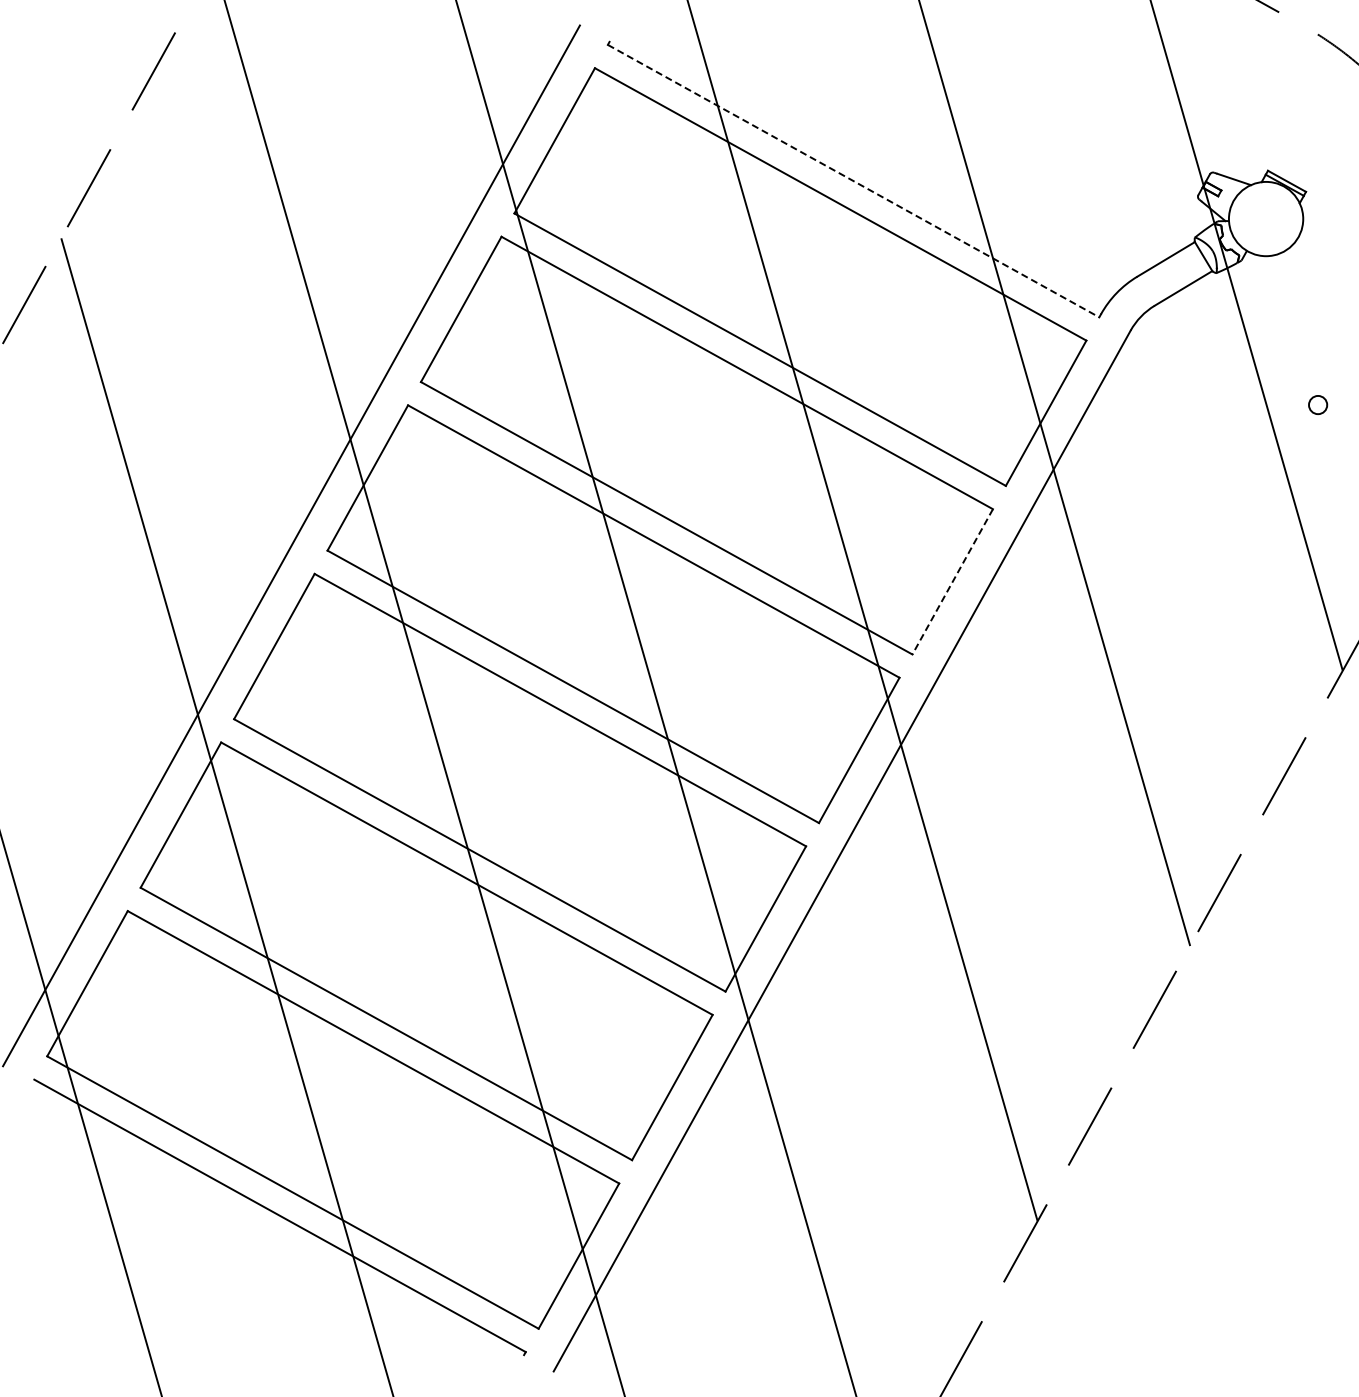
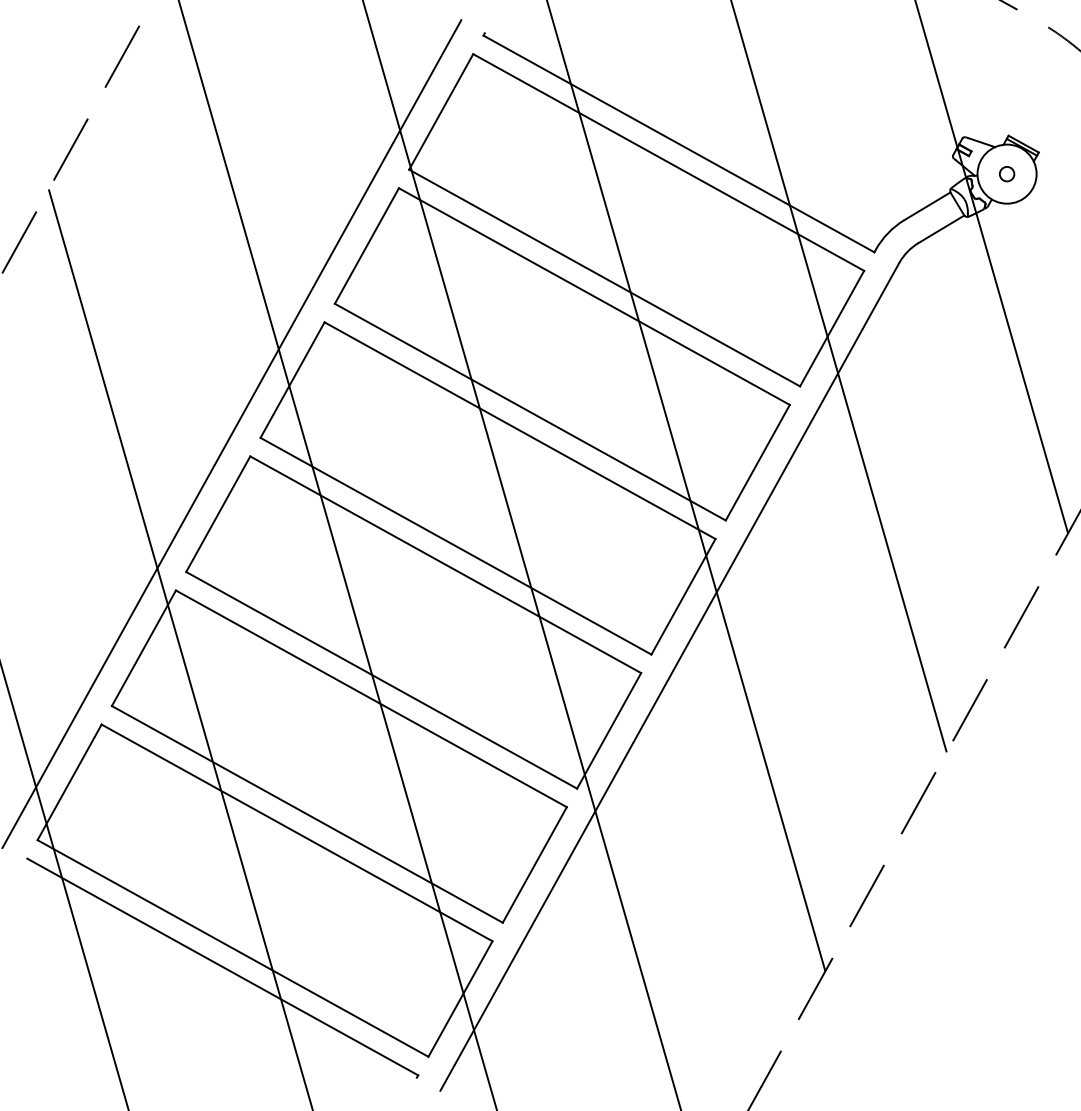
line: (853, 181) -> (678, 144), dashed -> solid
circle: (1318, 404) -> (1007, 173), moved
line: (952, 582) -> (757, 463), dashed -> solid

